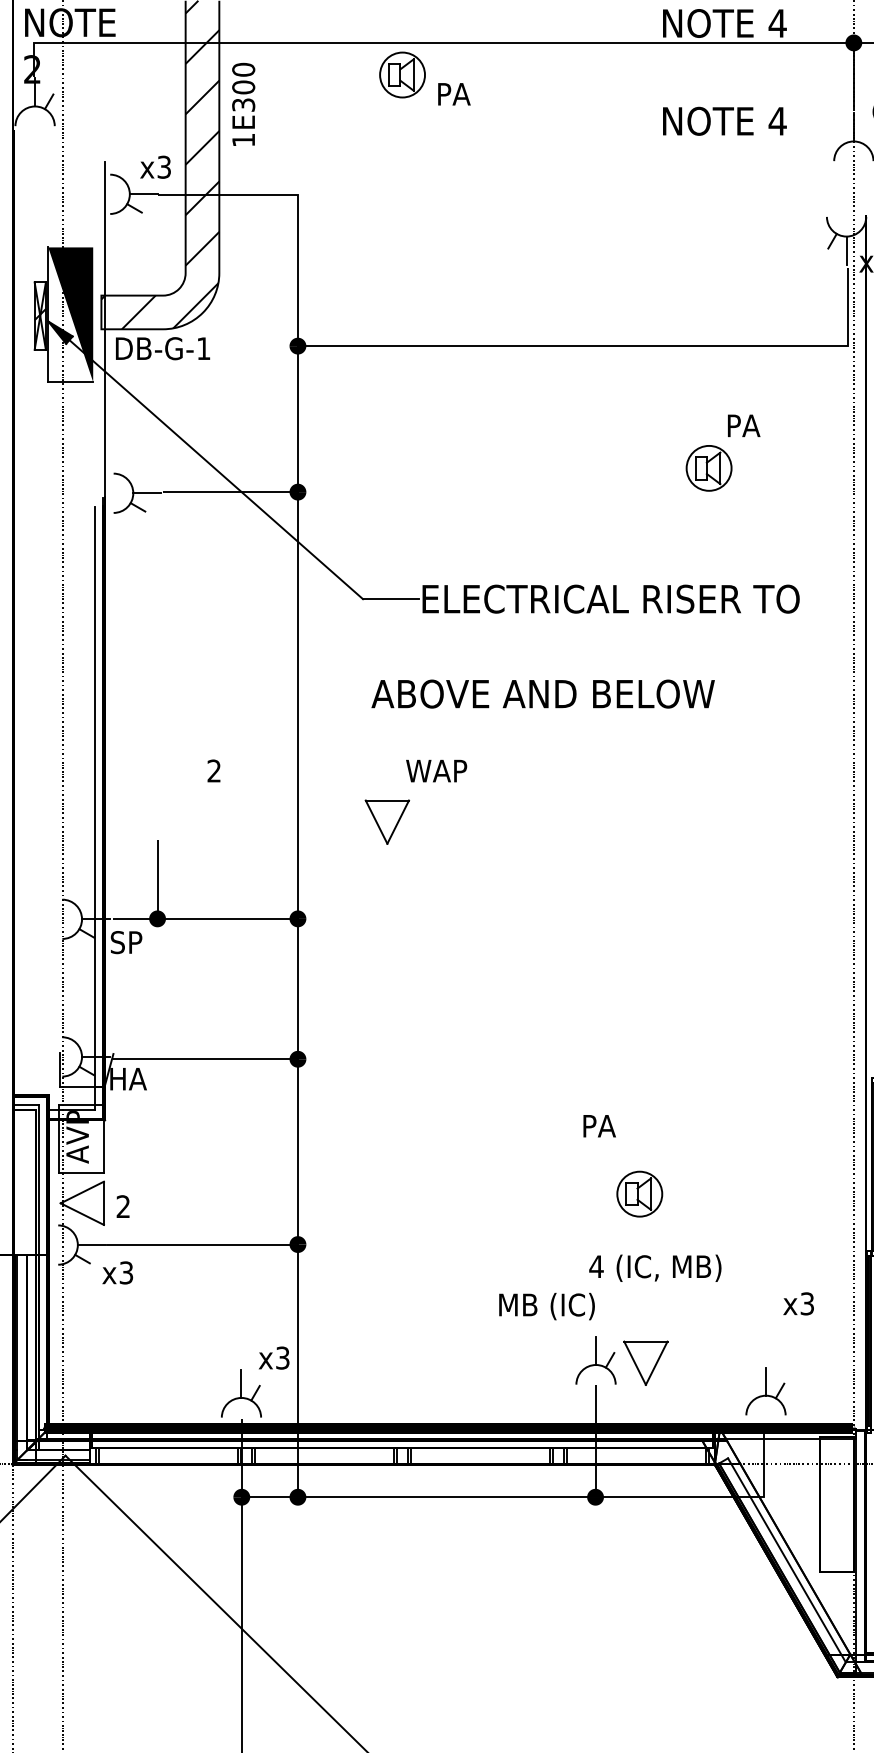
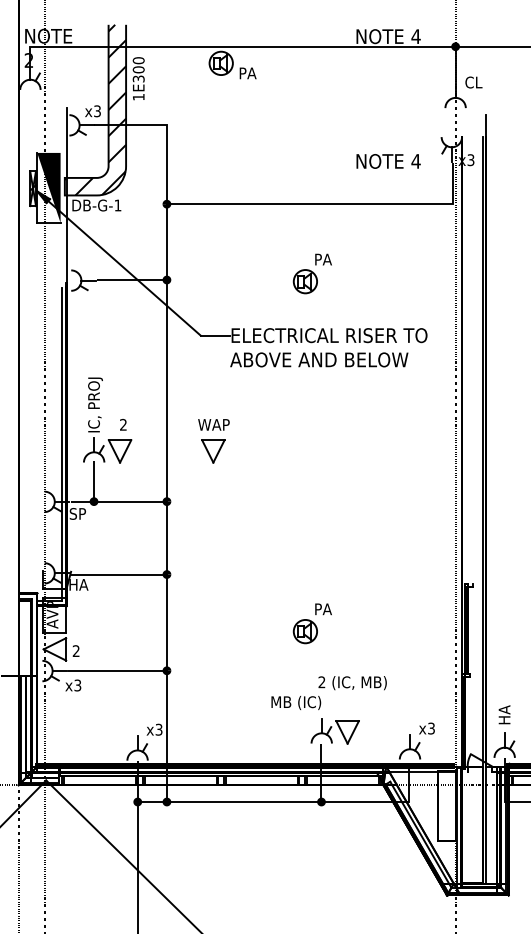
text: (724, 121) -> (388, 161), moved
part: (720, 452) -> (311, 273), moved
text: (543, 693) -> (319, 359), moved
part: (171, 758) -> (101, 418), added
text: (435, 770) -> (213, 424), moved
part: (637, 1193) -> (304, 631), moved
text: (595, 1267) -> (321, 682), 4 -> 2
text: (797, 1303) -> (426, 728), moved

